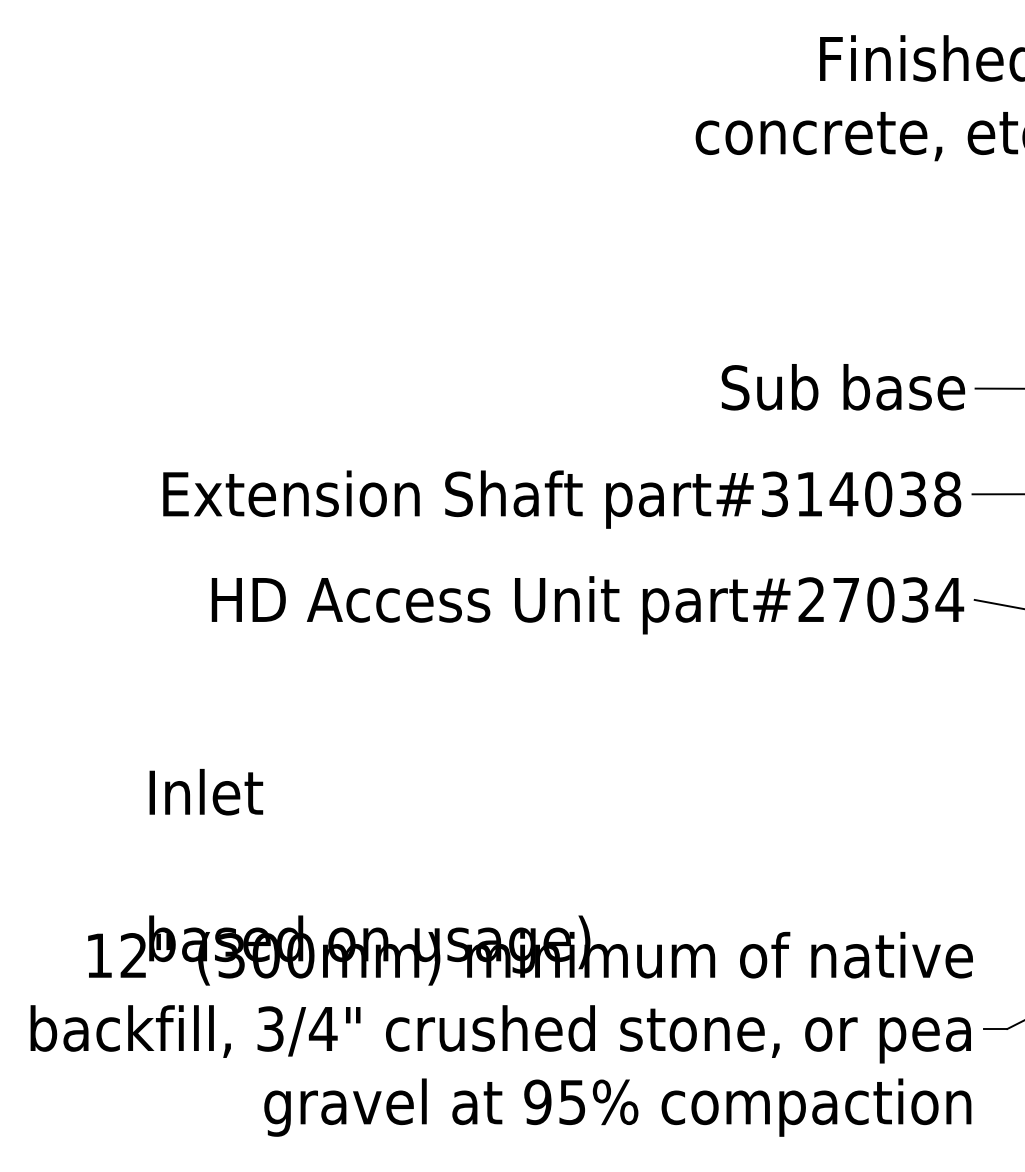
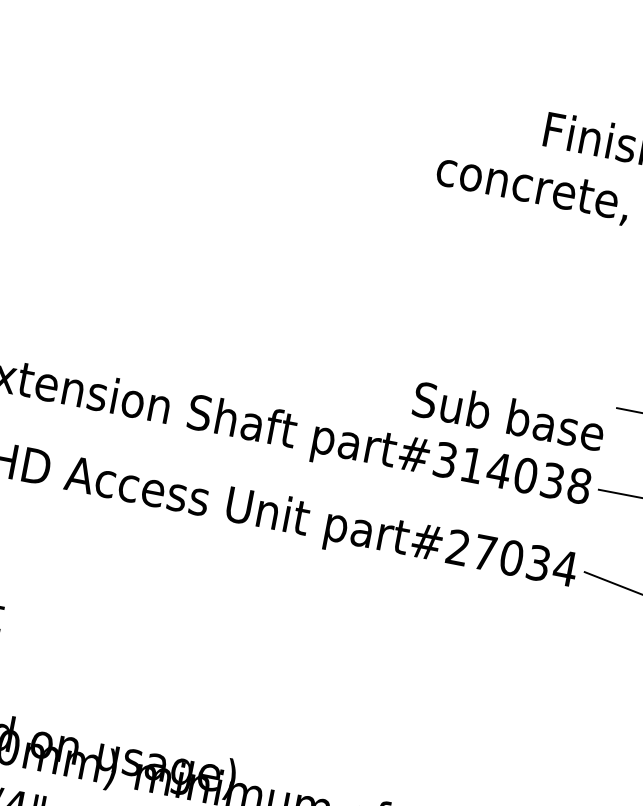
text: (843, 387) -> (509, 416), moved

